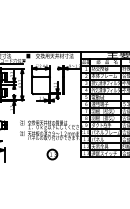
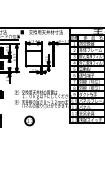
part: (52, 154) -> (29, 120), moved

